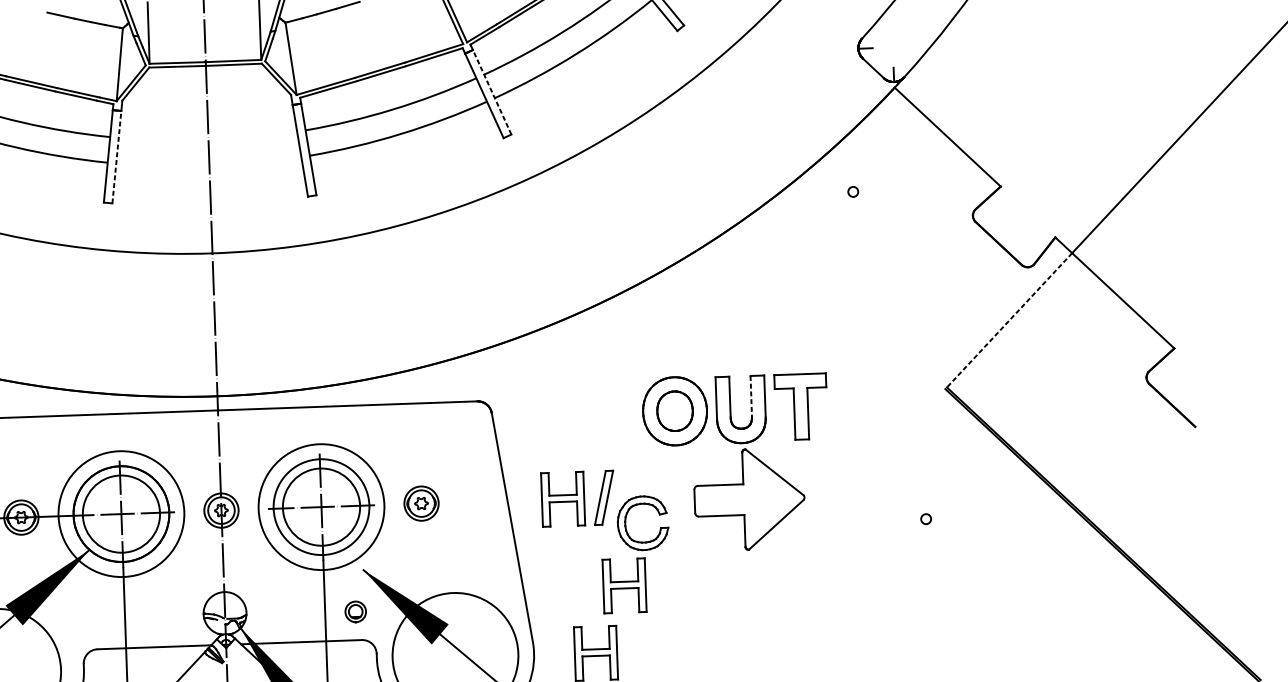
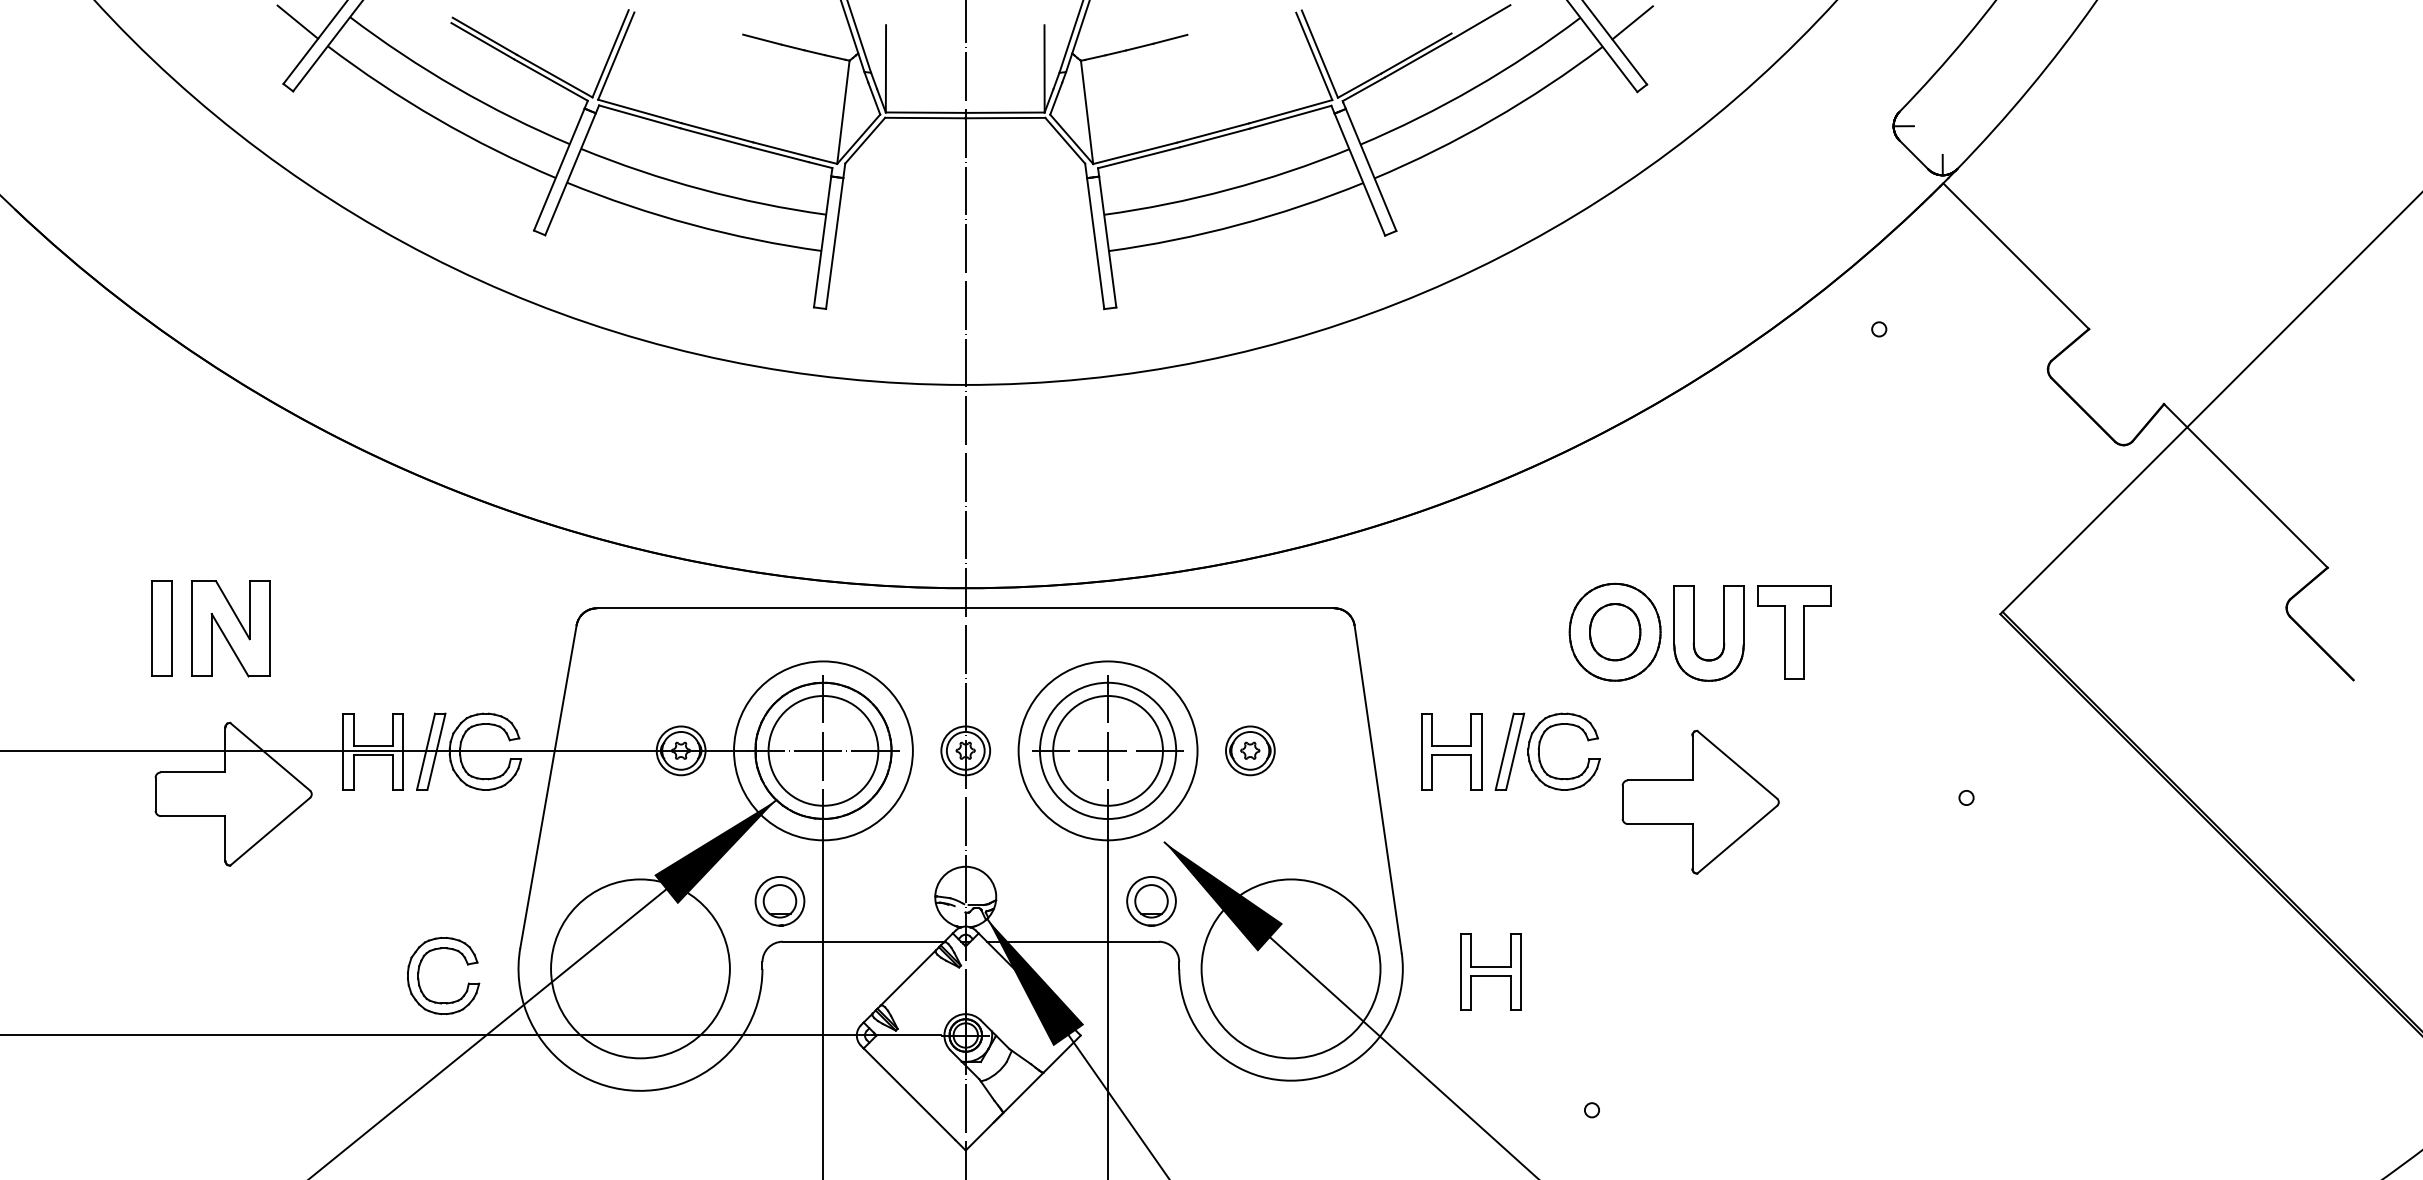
line: (491, 91) -> (1370, 169), dashed -> solid
line: (116, 157) -> (834, 243), dashed -> solid
line: (1008, 321) -> (2093, 521), dashed -> solid
line: (751, 396) -> (1724, 614), dashed -> solid
part: (749, 498) -> (1700, 801), moved
part: (626, 519) -> (1540, 745), moved
part: (624, 585) -> (1534, 877), removed
part: (355, 611) -> (1151, 901), size x1.67
part: (94, 621) -> (779, 901), added

